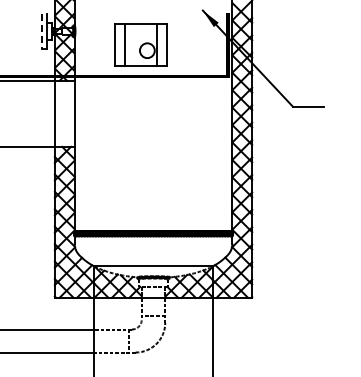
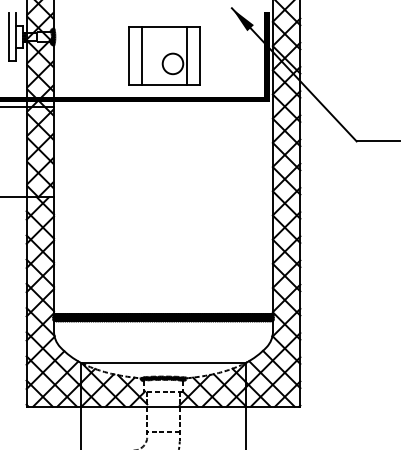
line: (42, 31) -> (9, 37), dashed -> solid
part: (140, 44) -> (163, 55), moved
hatch: (64, 113) -> (40, 150), added

